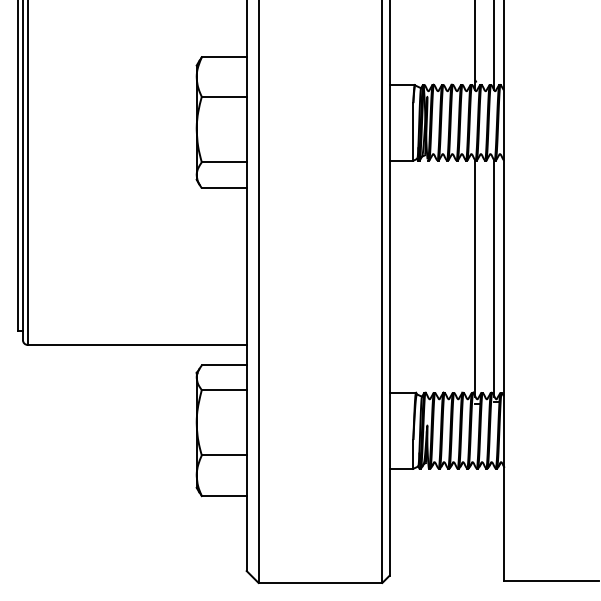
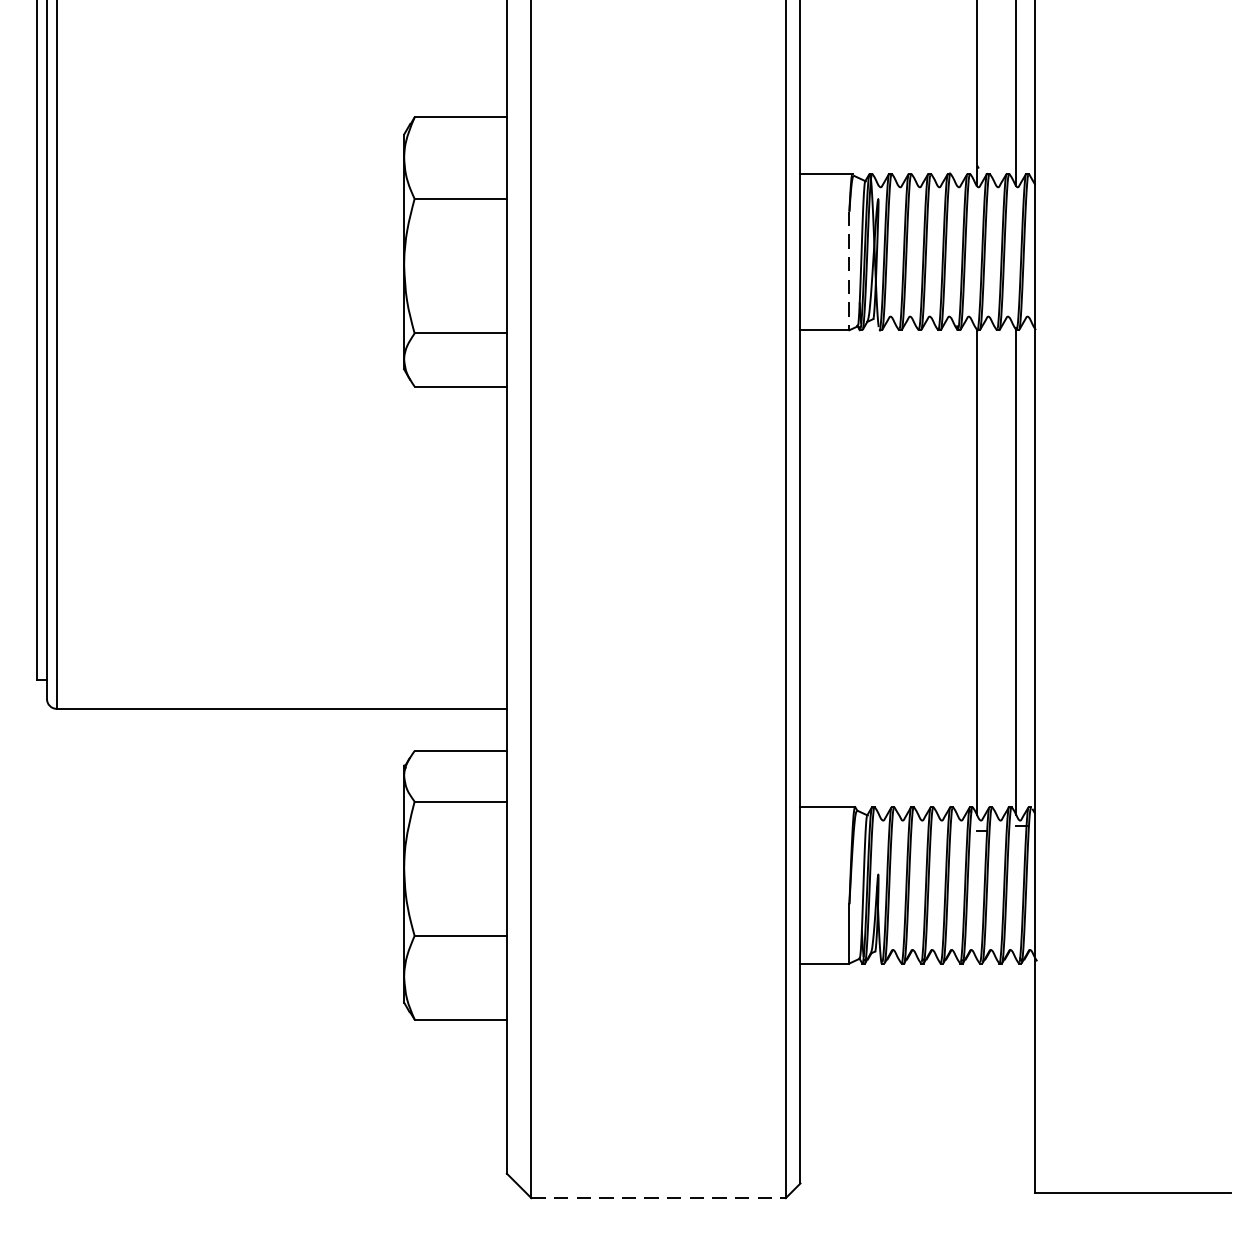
line: (413, 131) -> (849, 270), solid -> dashed
line: (320, 582) -> (658, 1197), solid -> dashed

